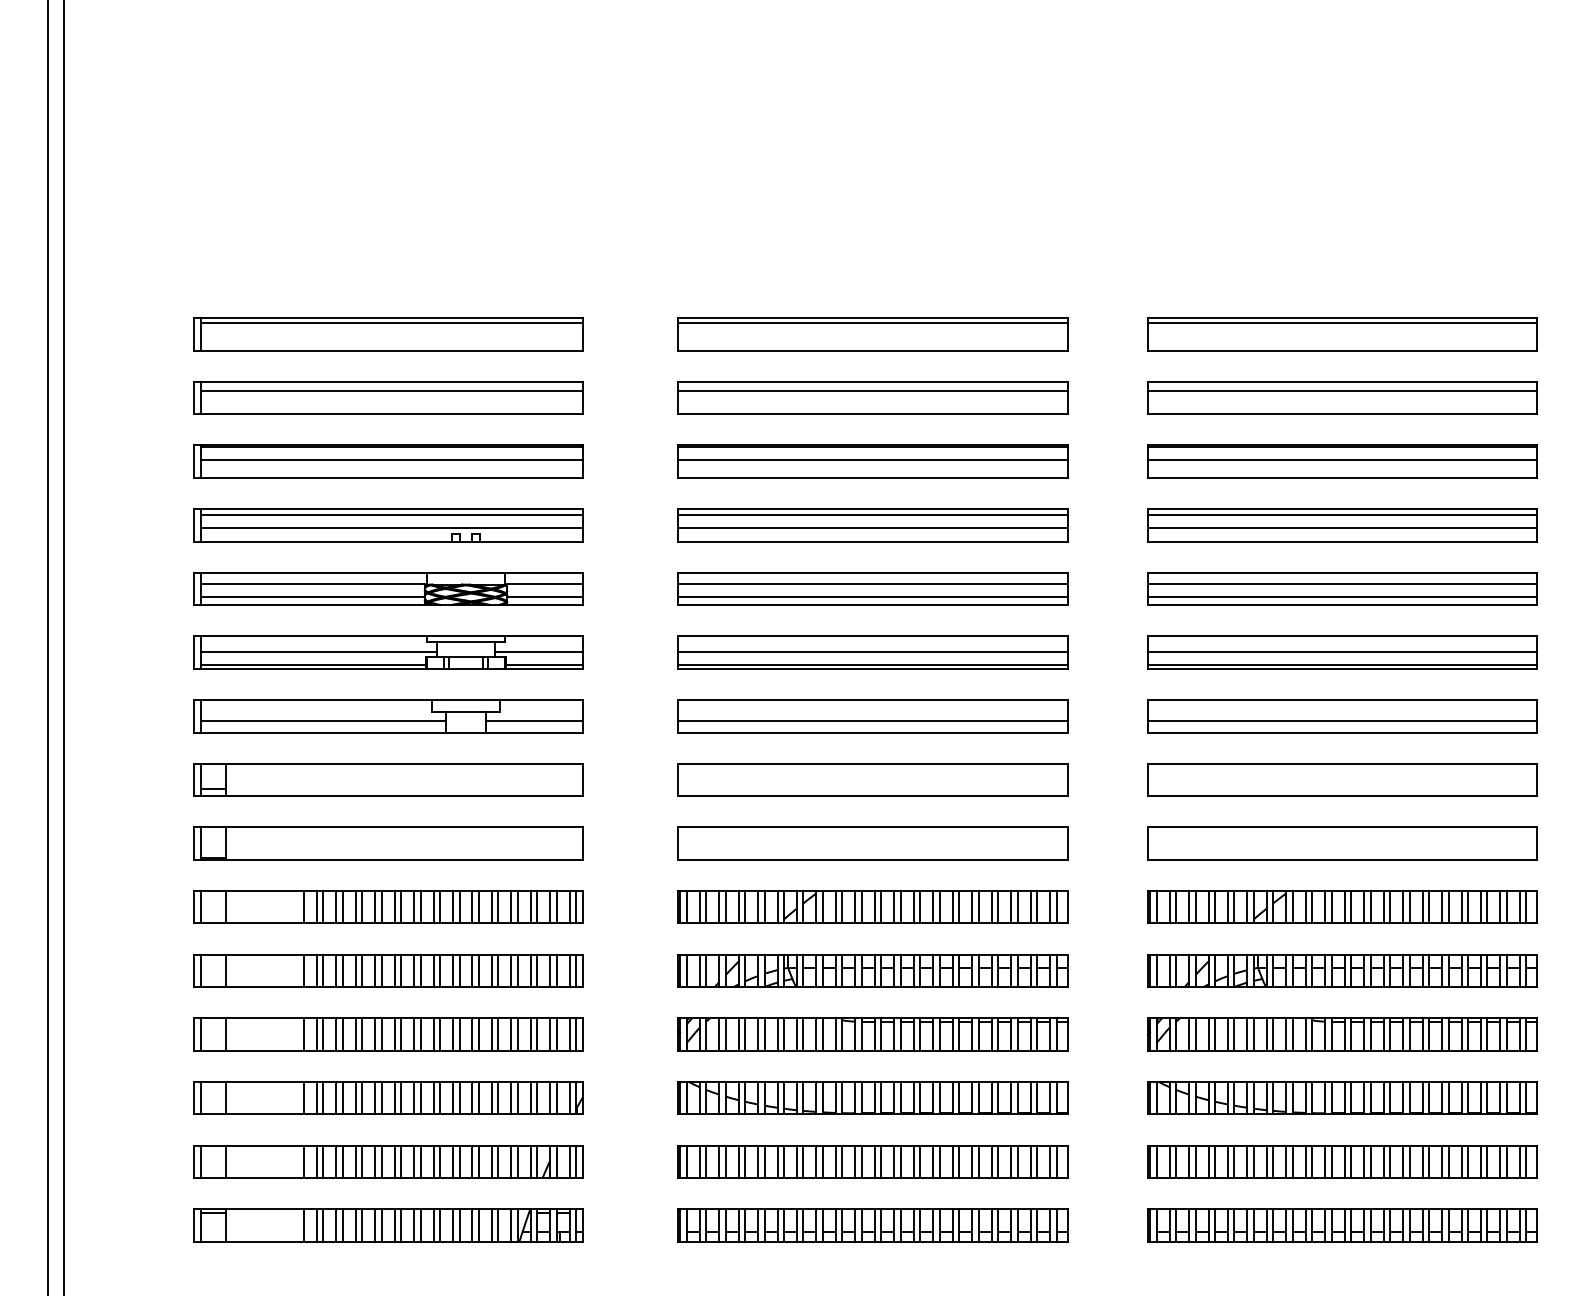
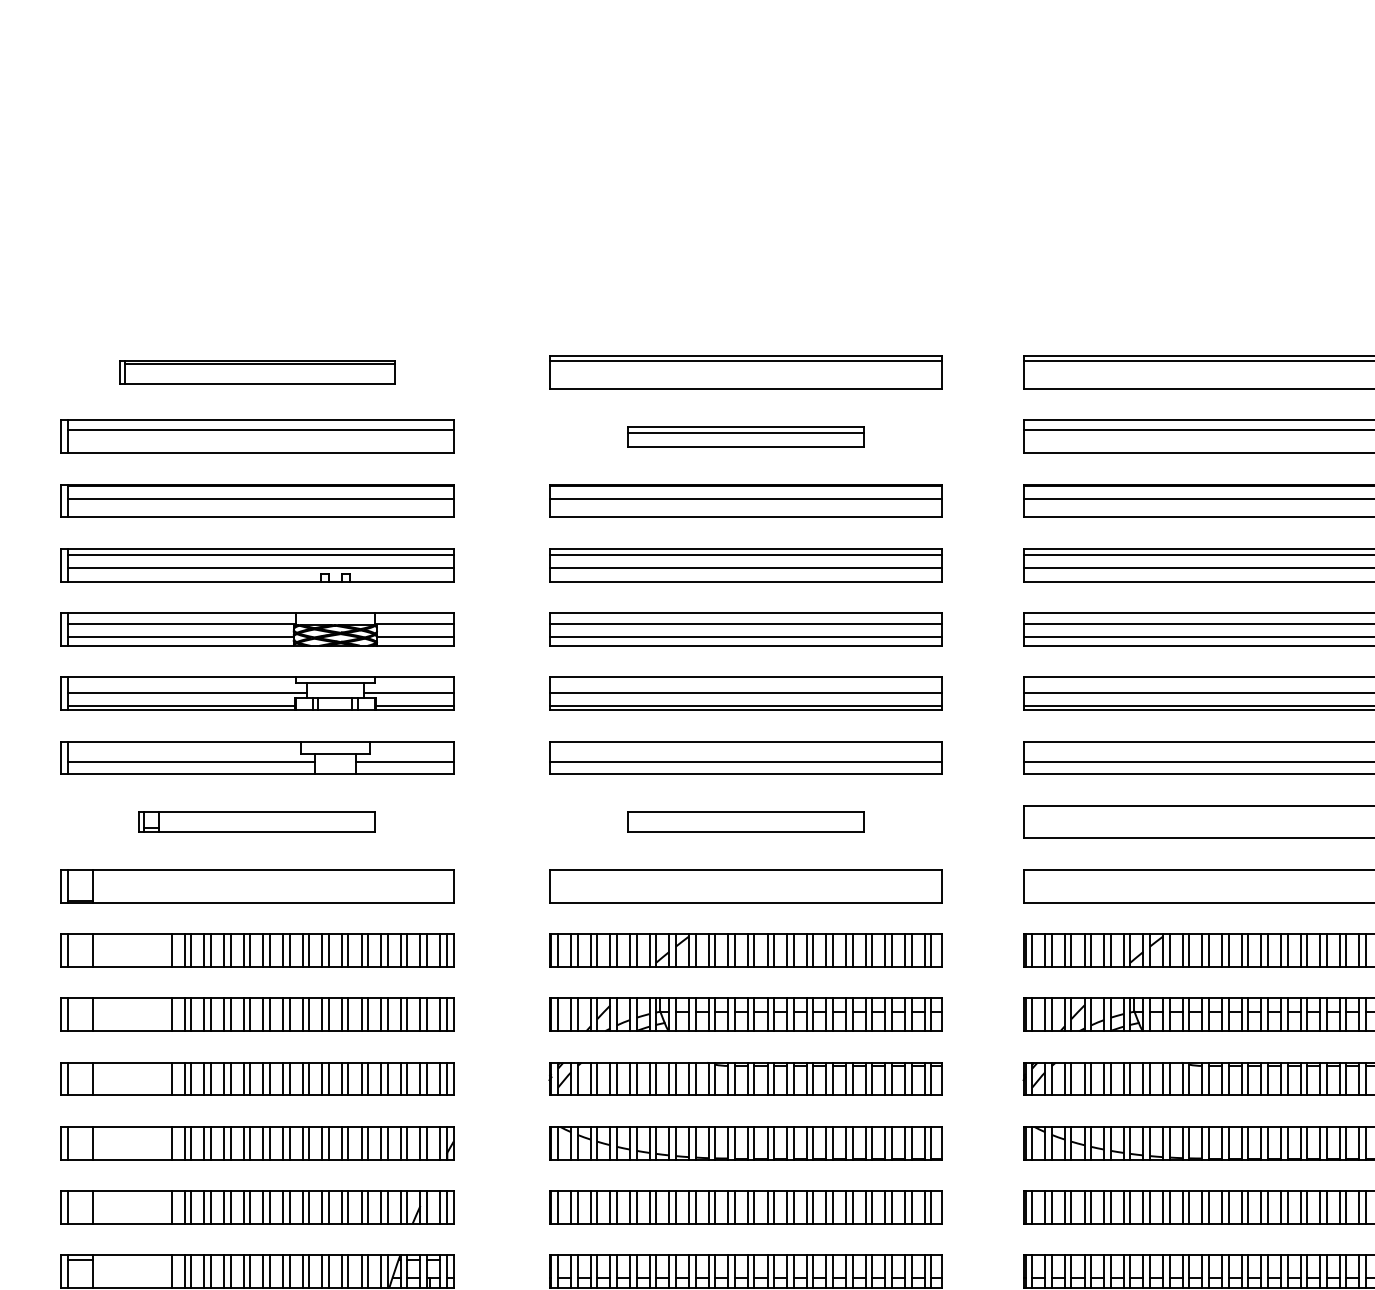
part: (388, 334) -> (257, 372), size x0.7
part: (872, 397) -> (745, 436), size x0.6
part: (388, 779) -> (257, 821), size x0.6
part: (872, 779) -> (745, 821), size x0.6

